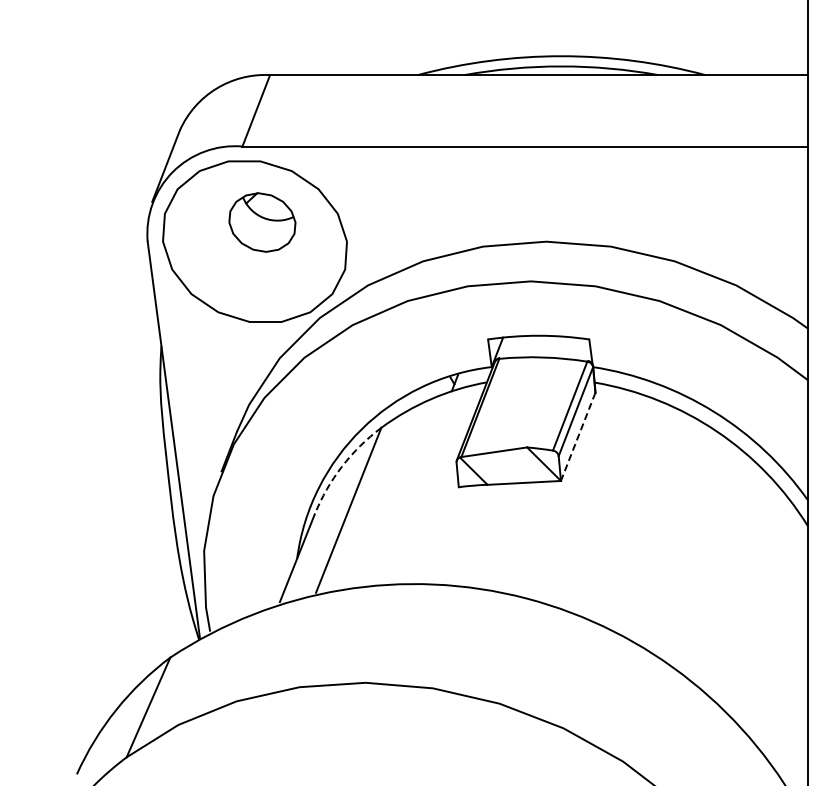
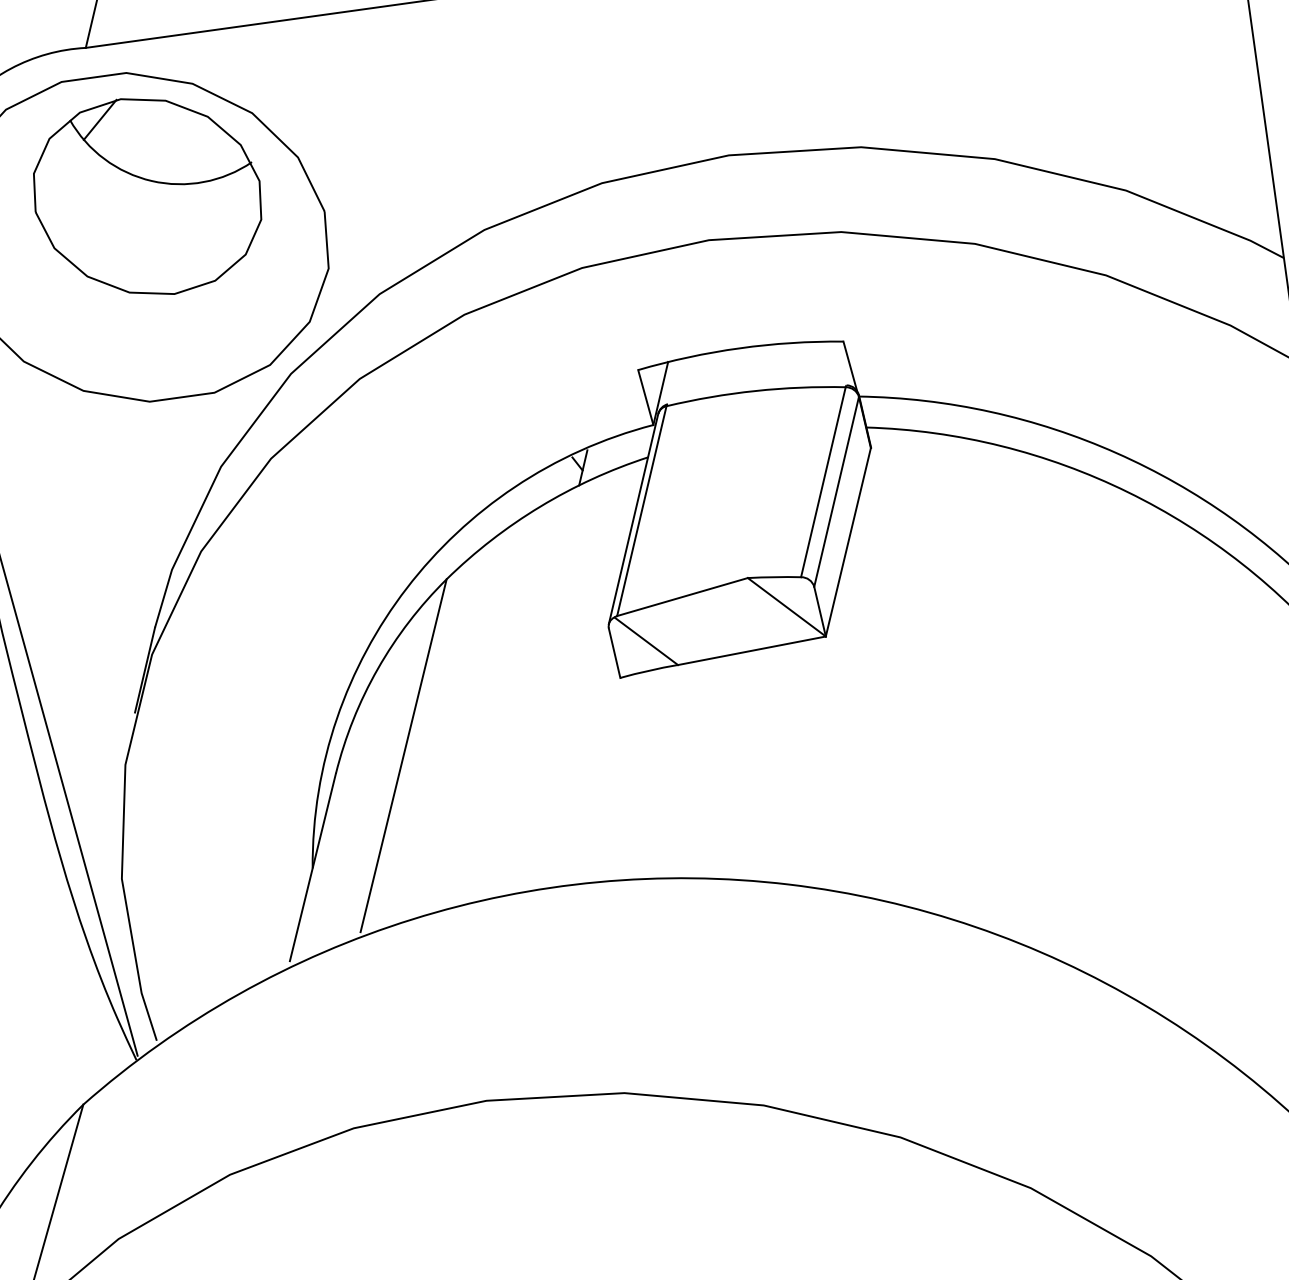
part: (262, 222) -> (147, 196), size x1.67
line: (578, 437) -> (849, 543), dashed -> solid
arc: (342, 466) -> (378, 668), dashed -> solid

